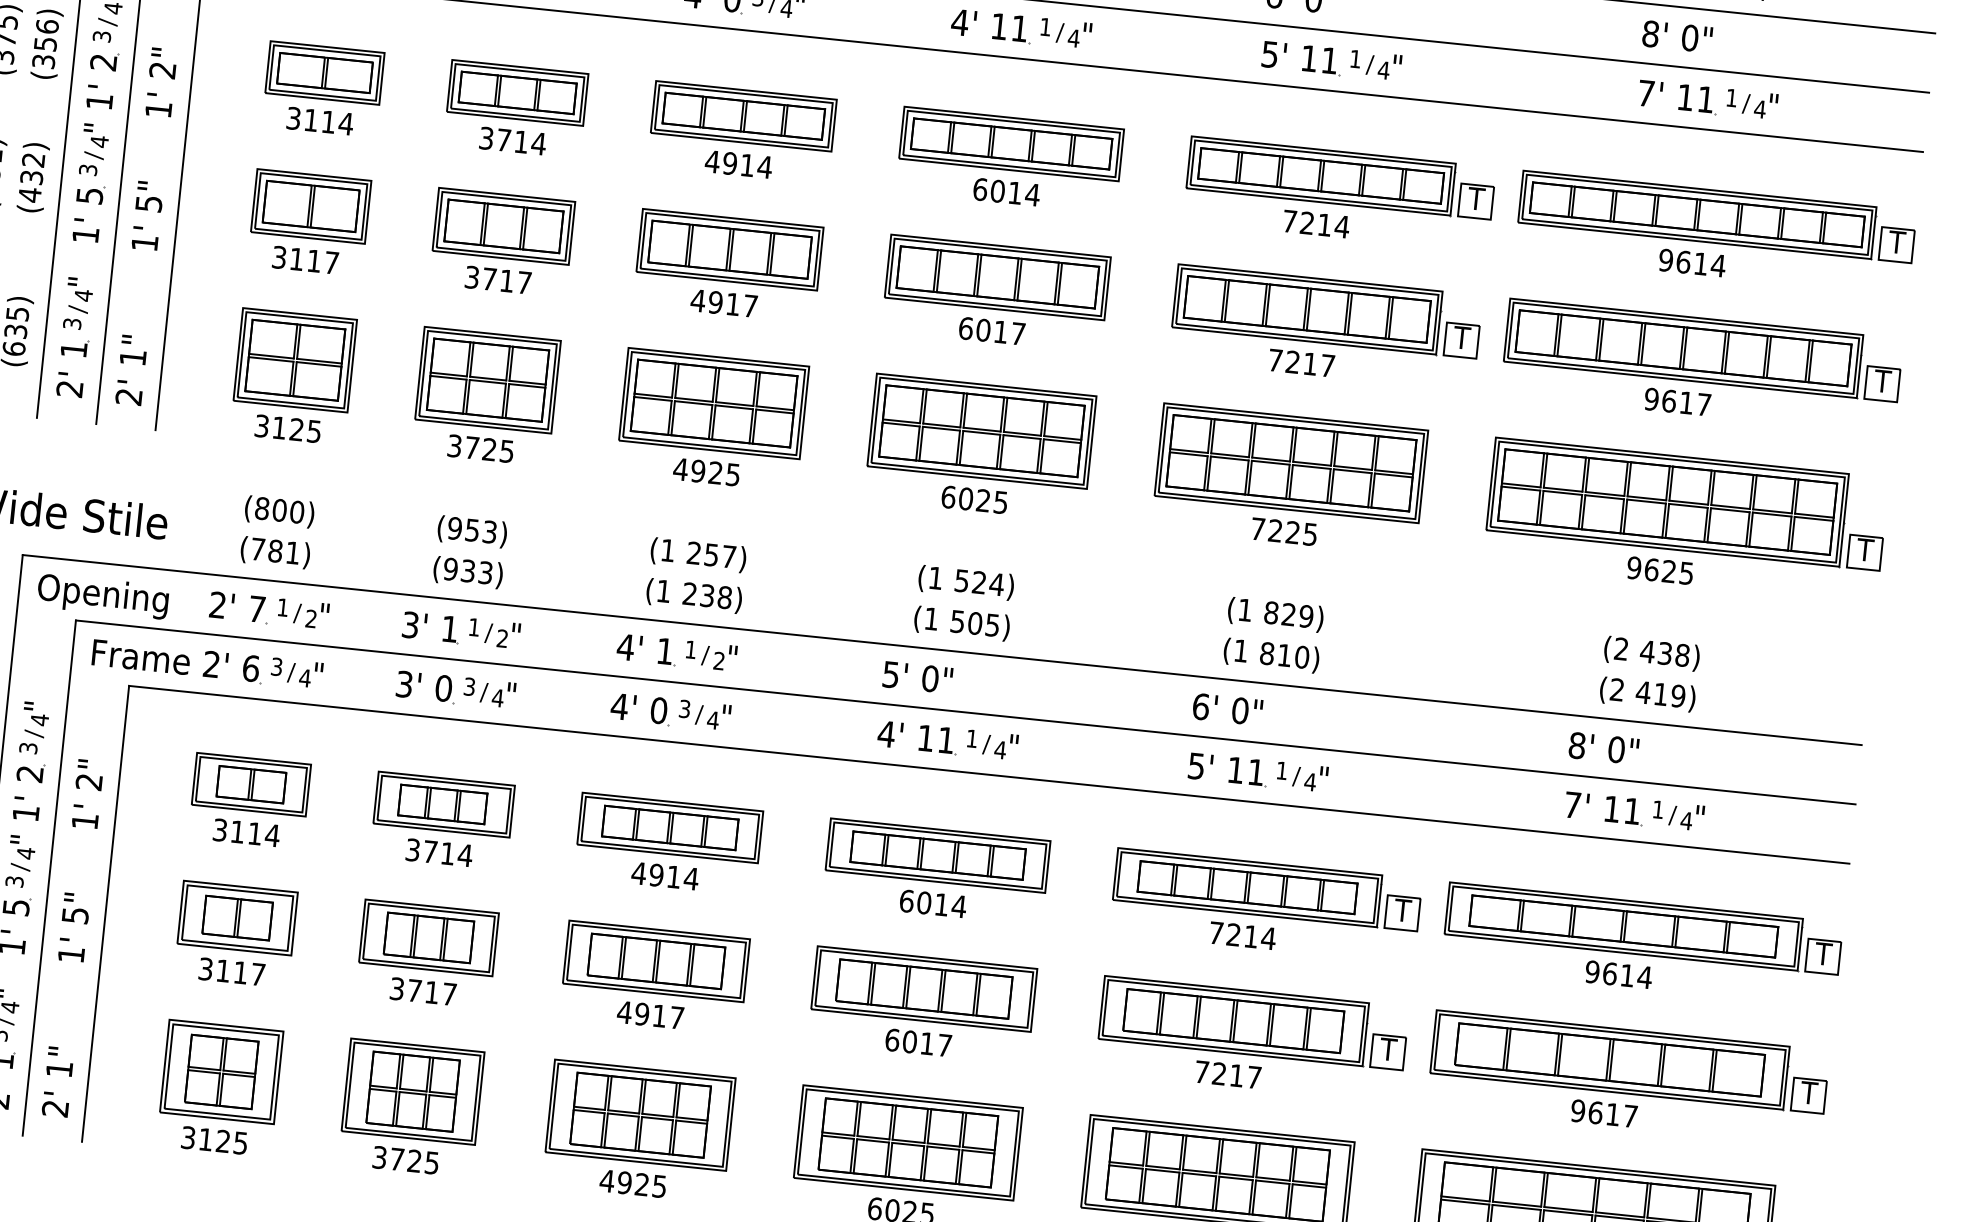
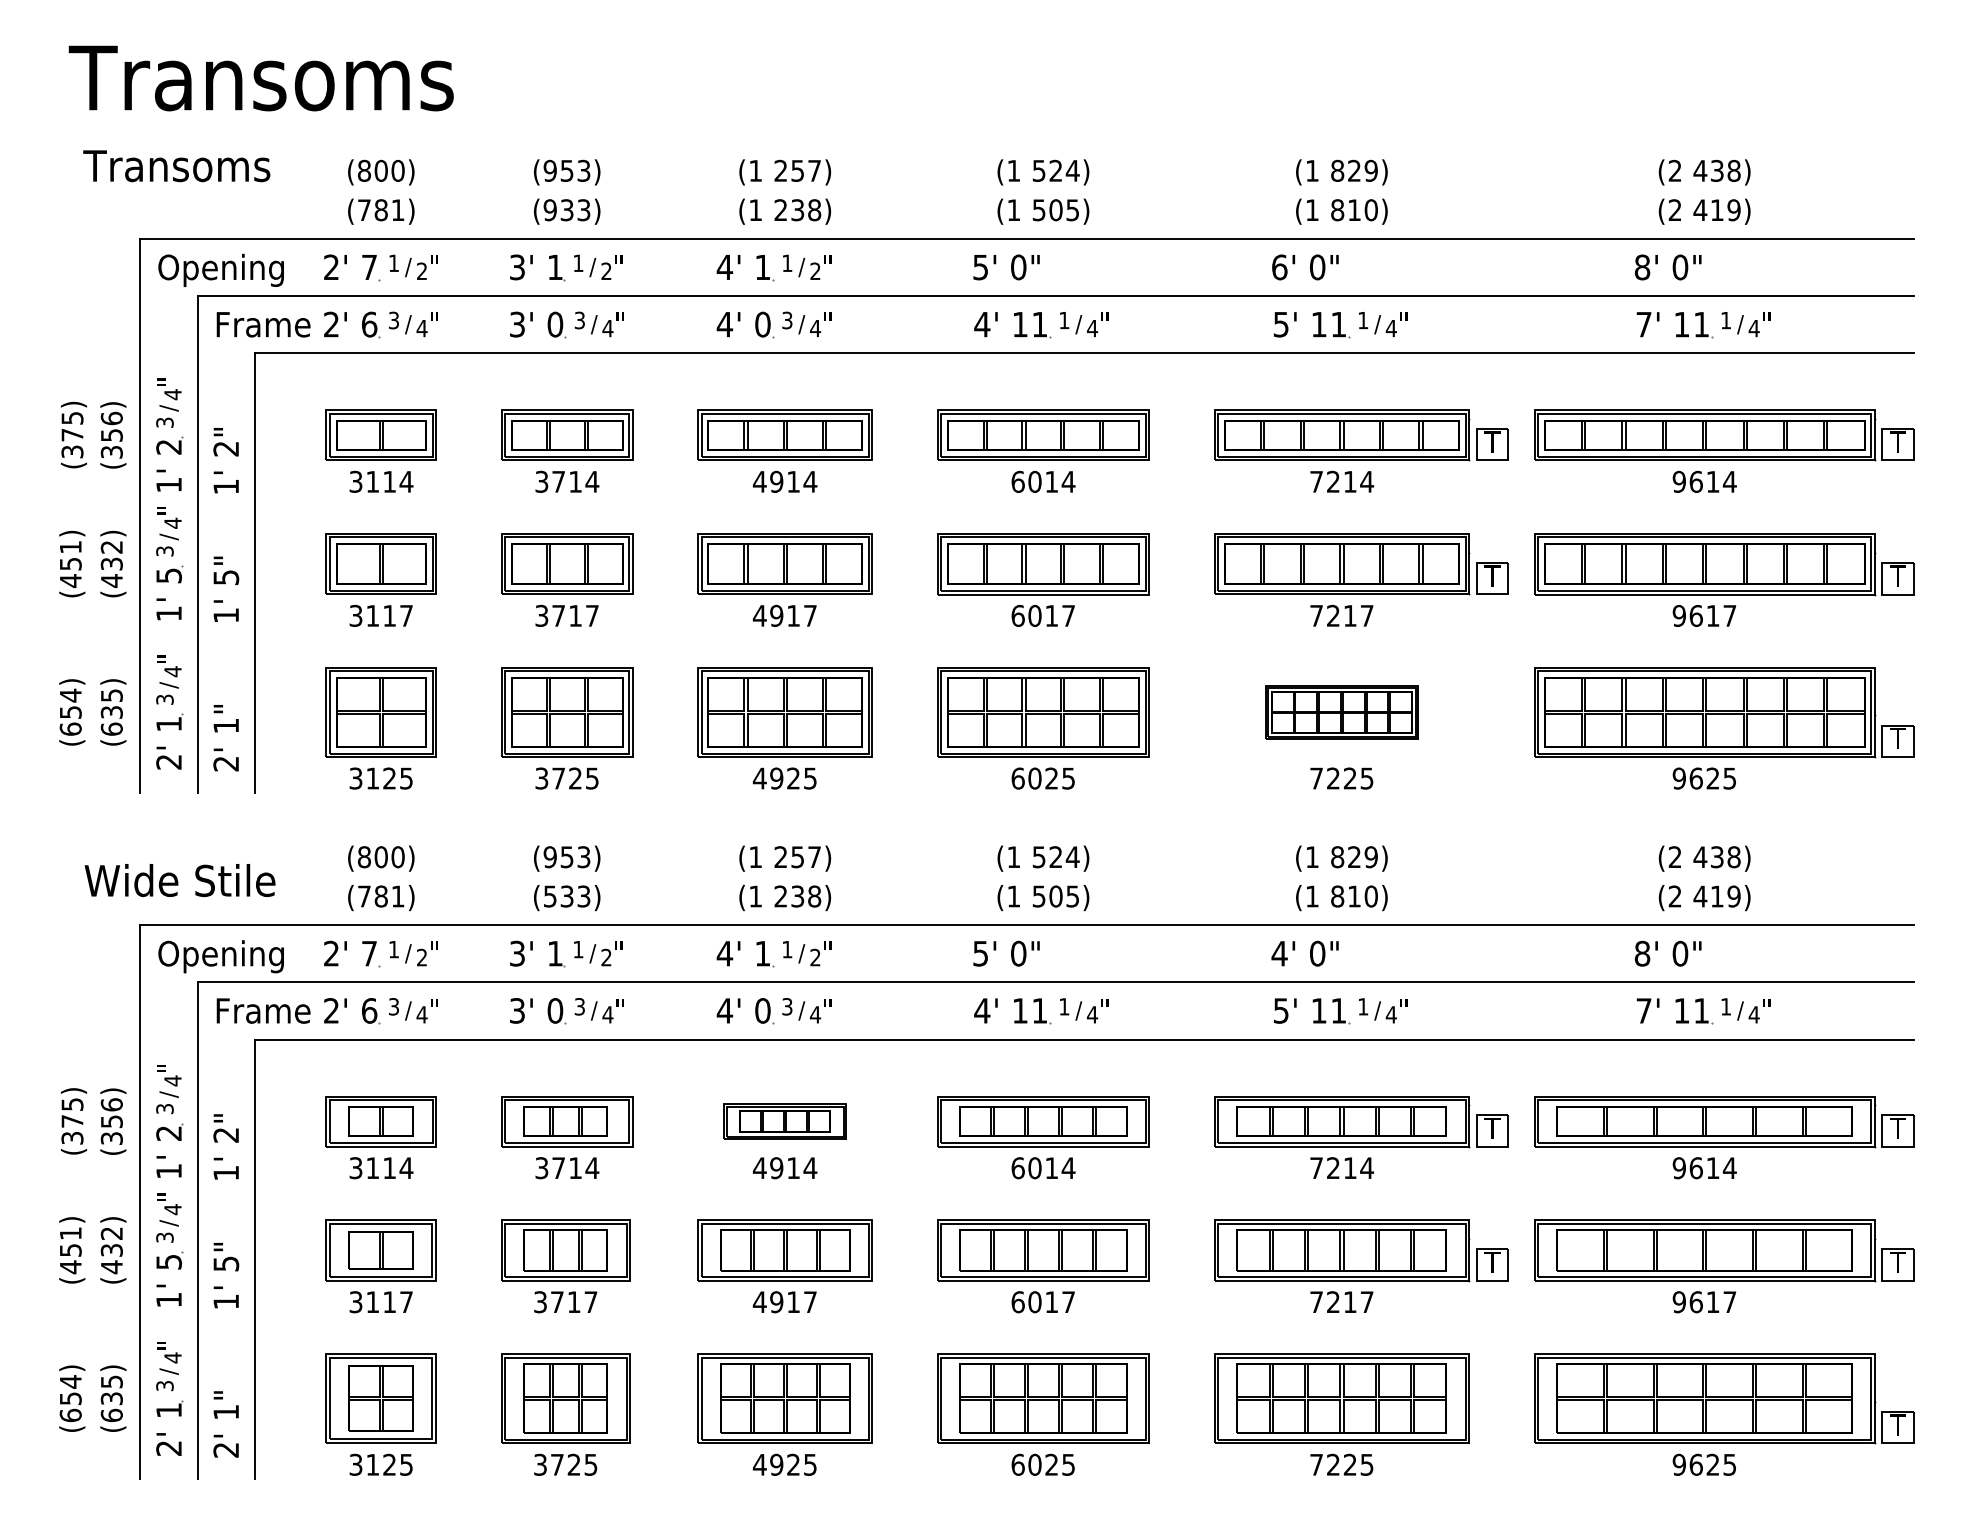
part: (1290, 463) -> (1341, 712), size x0.6
text: (449, 569) -> (549, 896), (933) -> (533)
text: (1200, 706) -> (1279, 953), 6' -> 4'
part: (669, 827) -> (784, 1121), size x0.7

